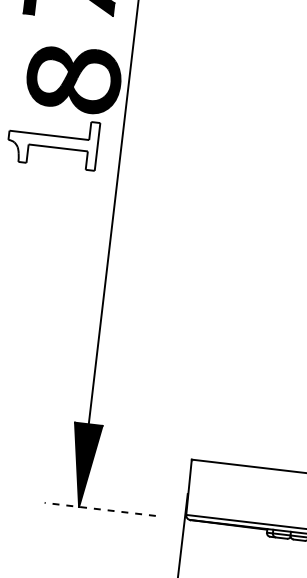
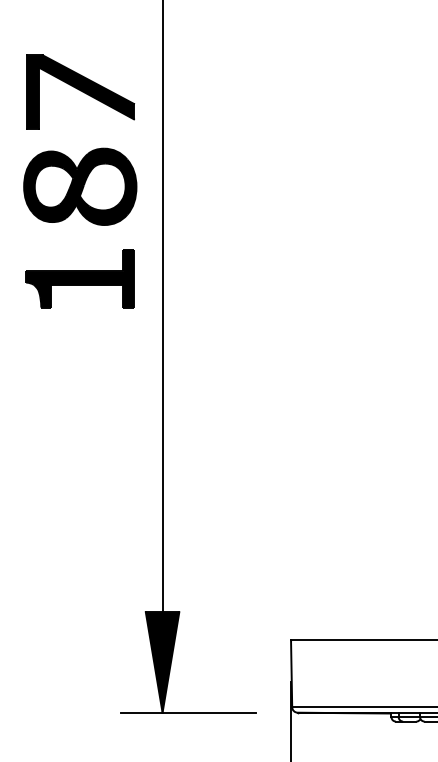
part: (74, 79) -> (80, 186), moved
fill: (53, 141) -> (80, 278), added
line: (100, 509) -> (188, 712), dashed -> solid

